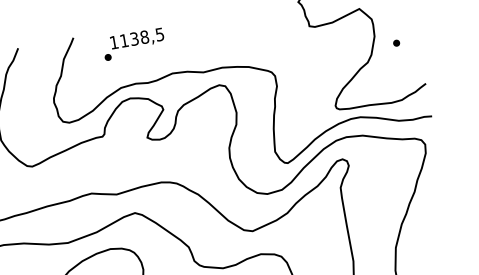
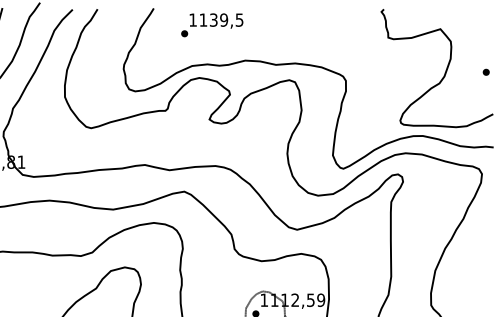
text: (144, 36) -> (224, 19), 1138,5 -> 1139,5
part: (395, 42) -> (485, 71), moved

